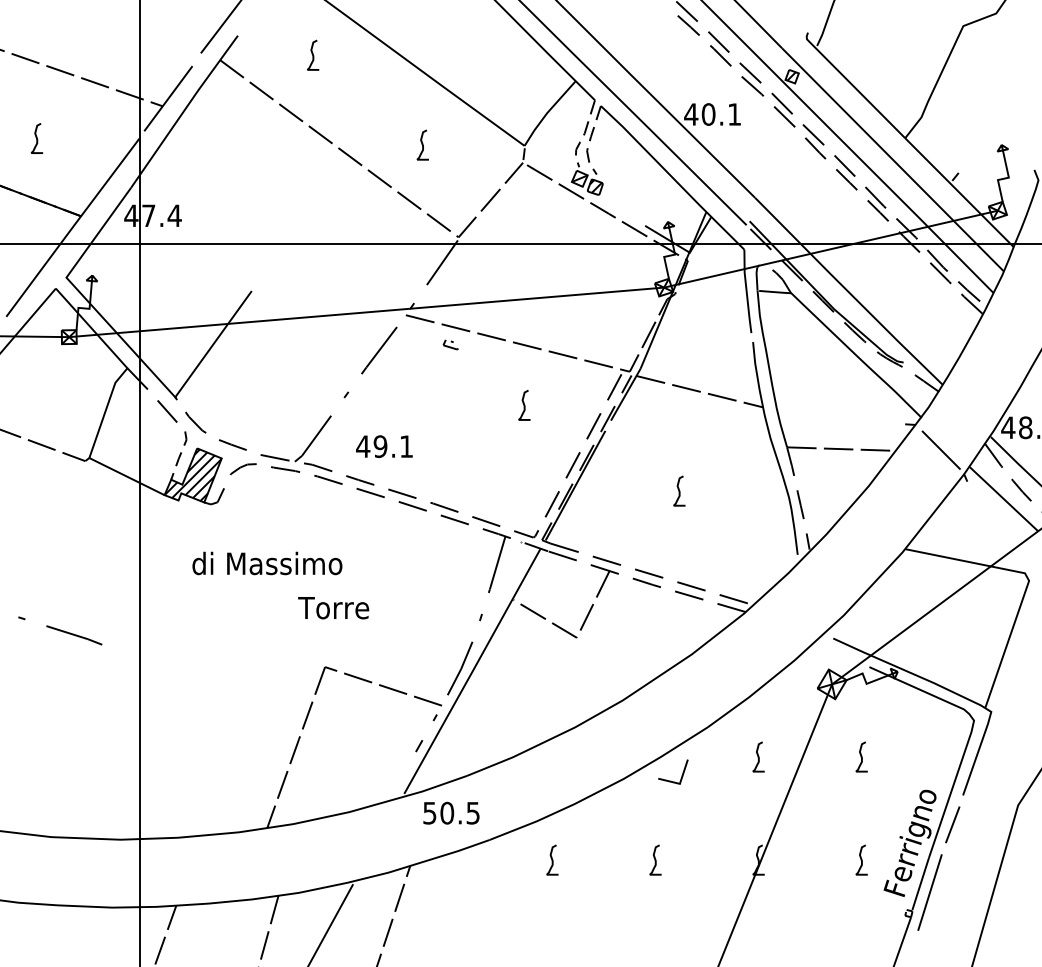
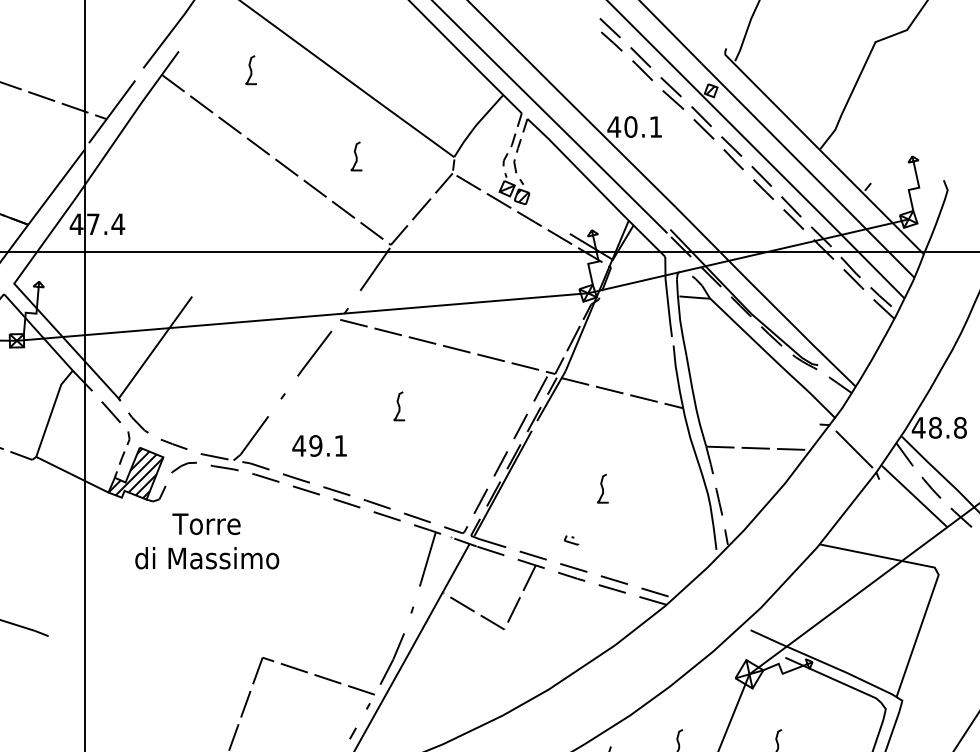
part: (450, 344) -> (571, 539), moved
curve: (524, 405) -> (399, 406), moved
text: (333, 608) -> (206, 524), moved

